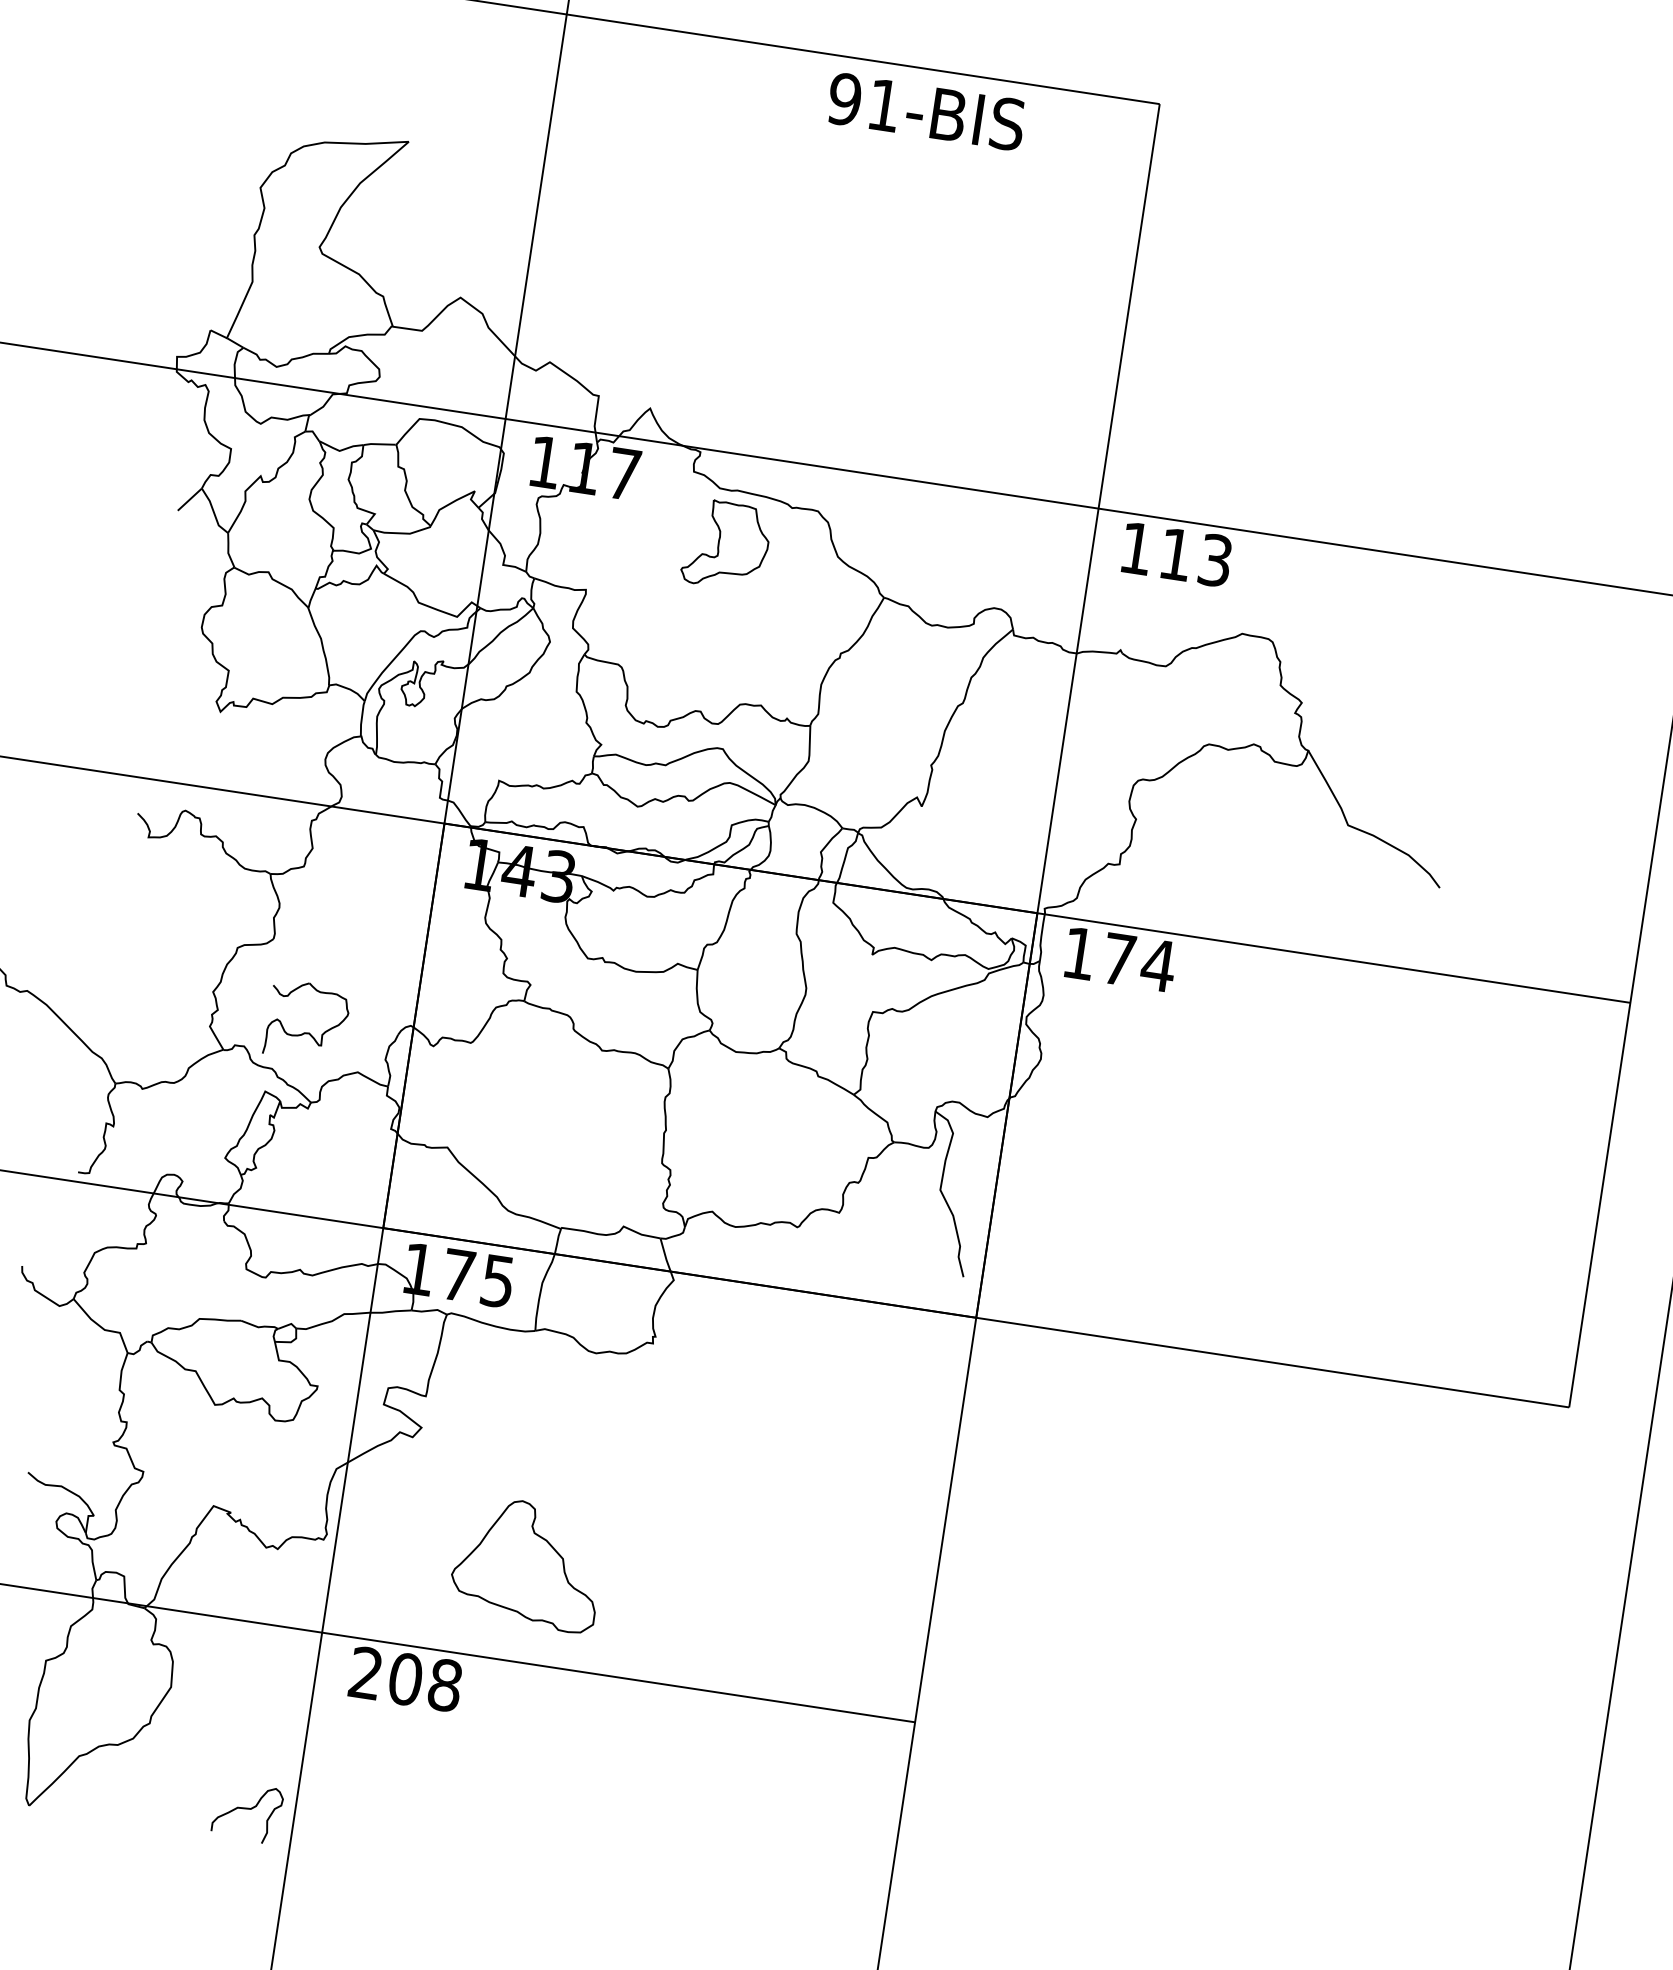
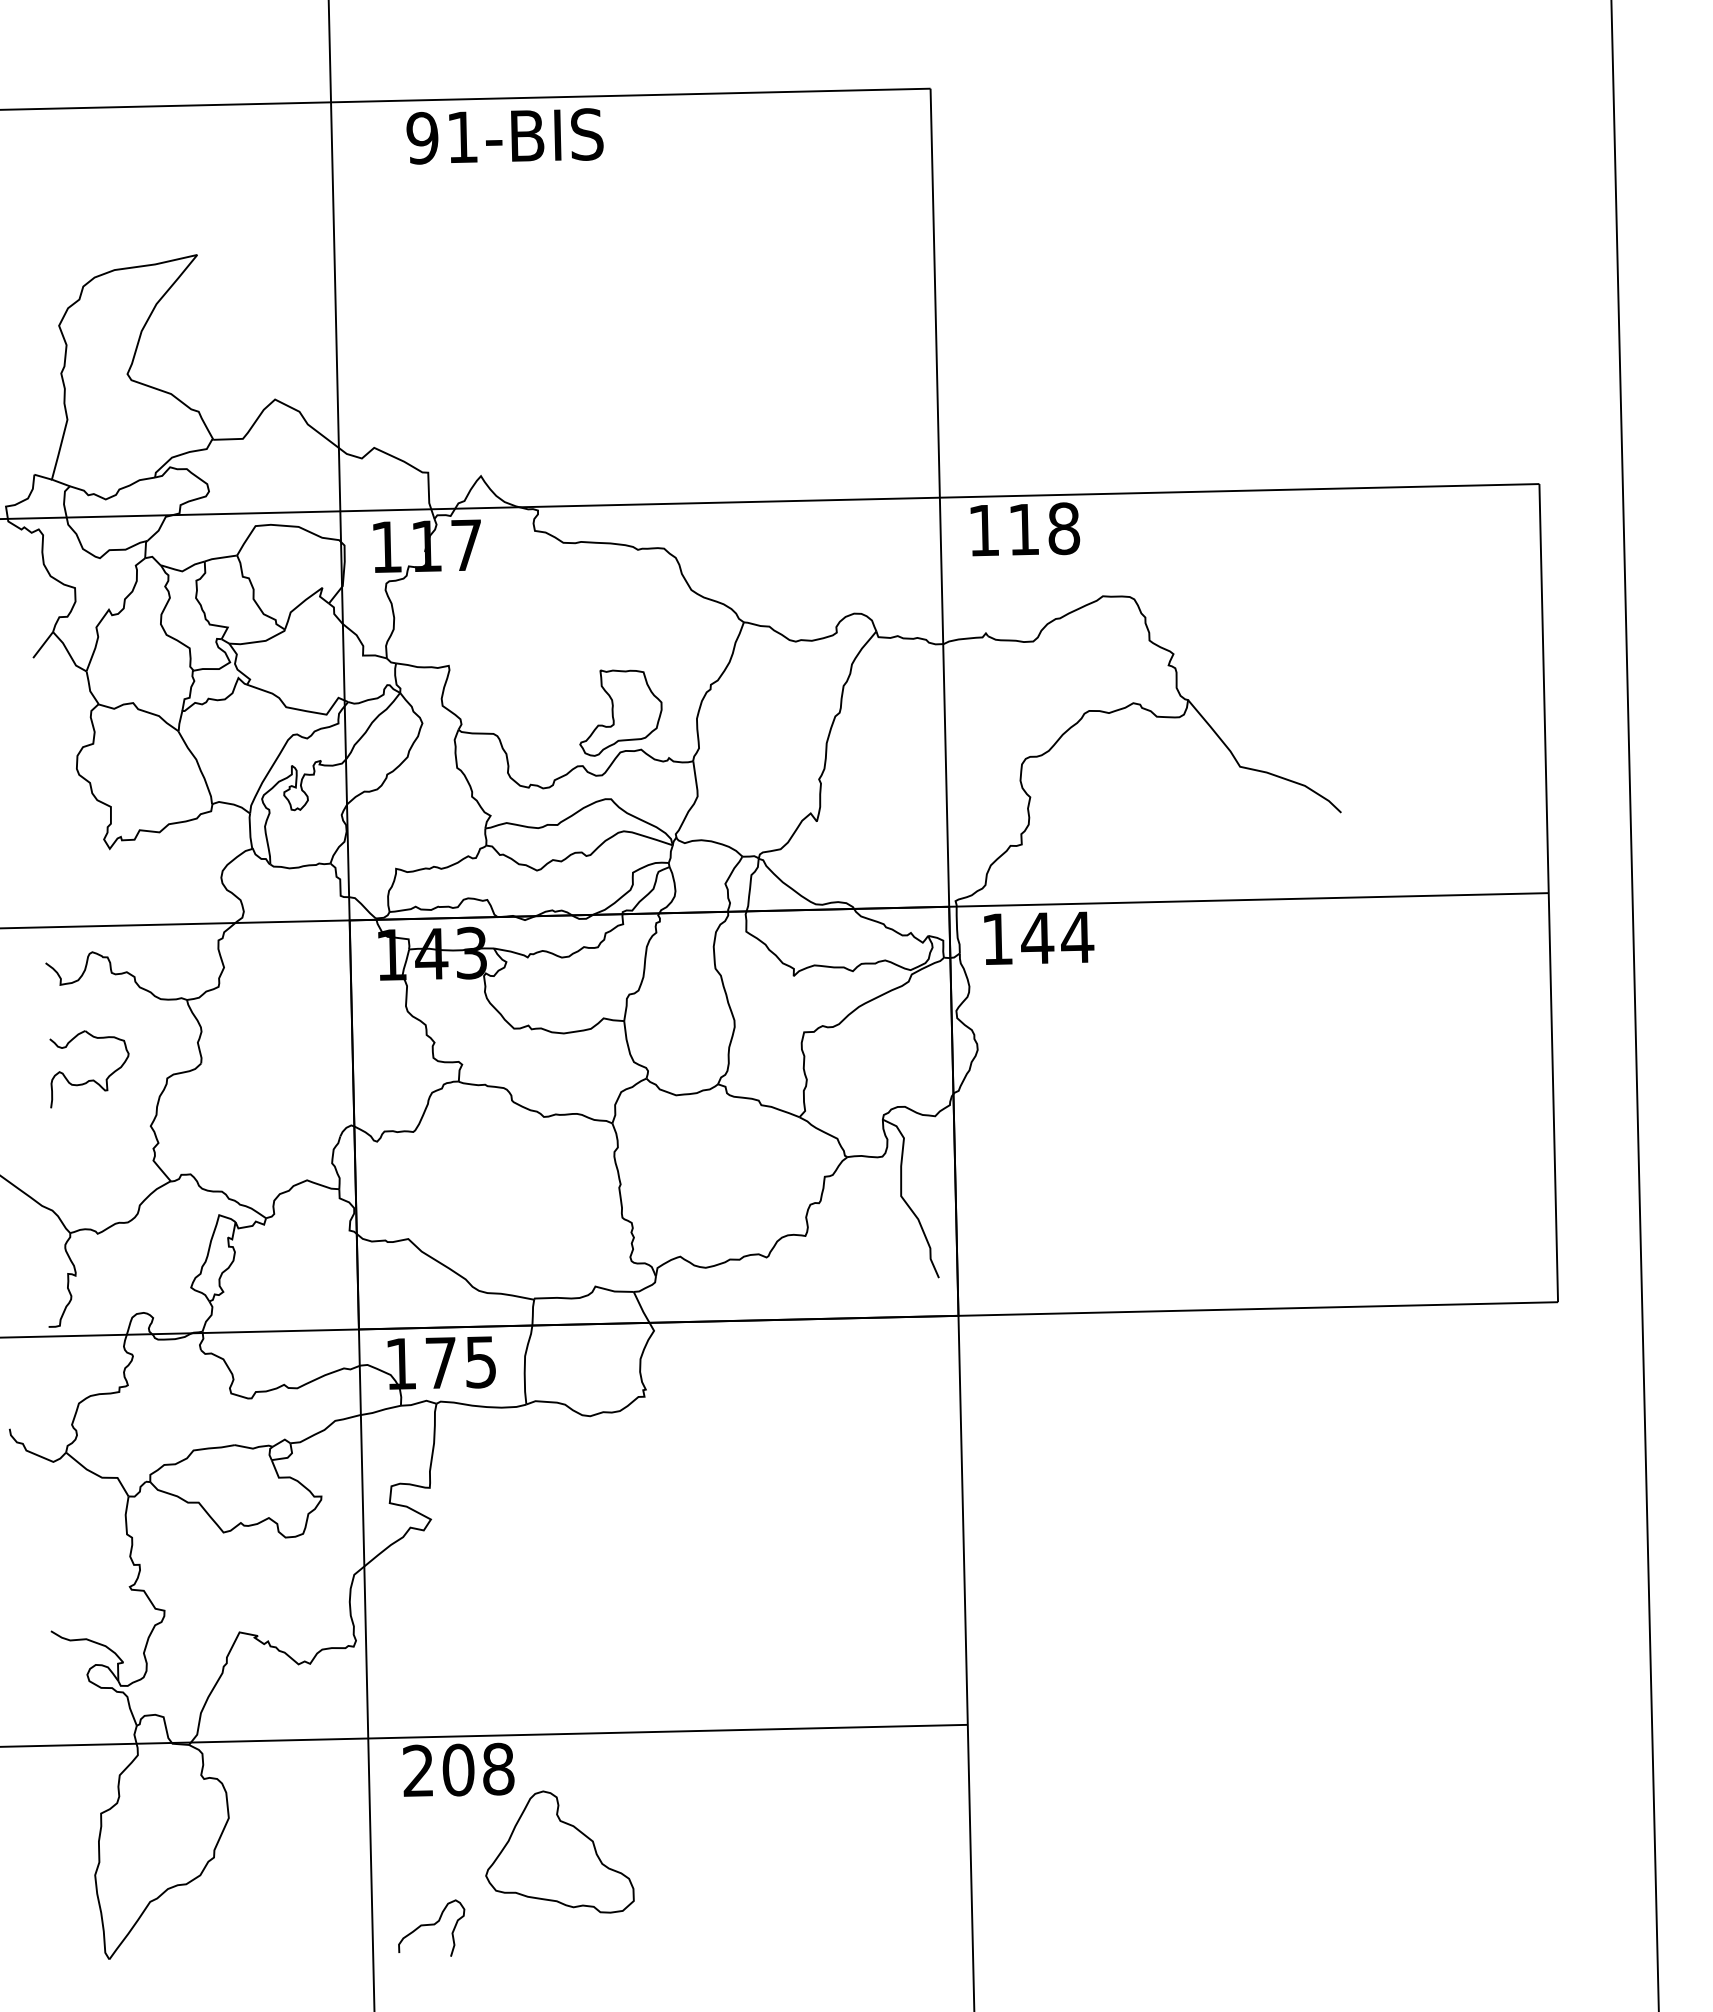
text: (925, 111) -> (504, 136), moved
part: (726, 544) -> (620, 712), moved
text: (1216, 560) -> (1064, 528), 113 -> 118
text: (1119, 958) -> (1037, 937), 174 -> 144
part: (306, 1032) -> (90, 1079), moved
part: (528, 1563) -> (559, 1851), moved
curve: (247, 1809) -> (431, 1925), moved

